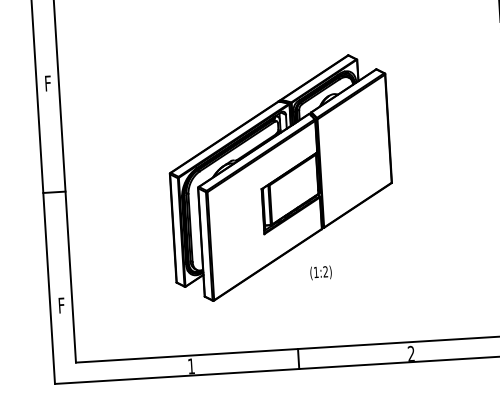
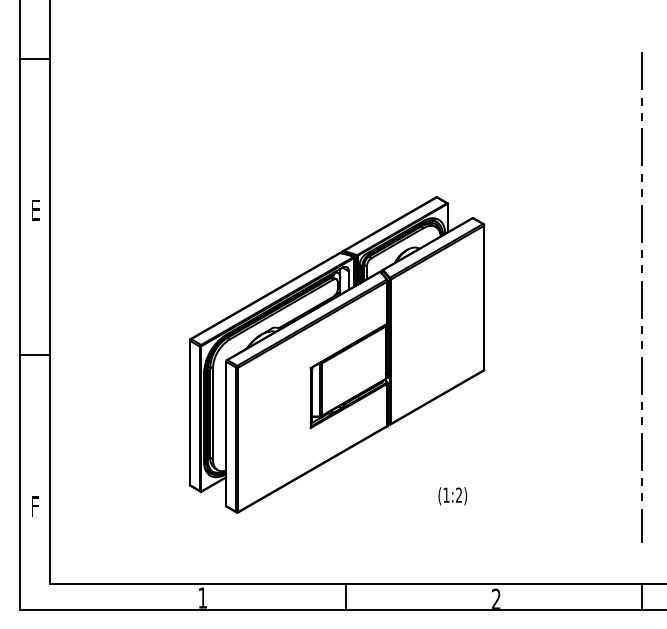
text: (49, 83) -> (36, 210), F -> E
text: (320, 273) -> (452, 496), moved

